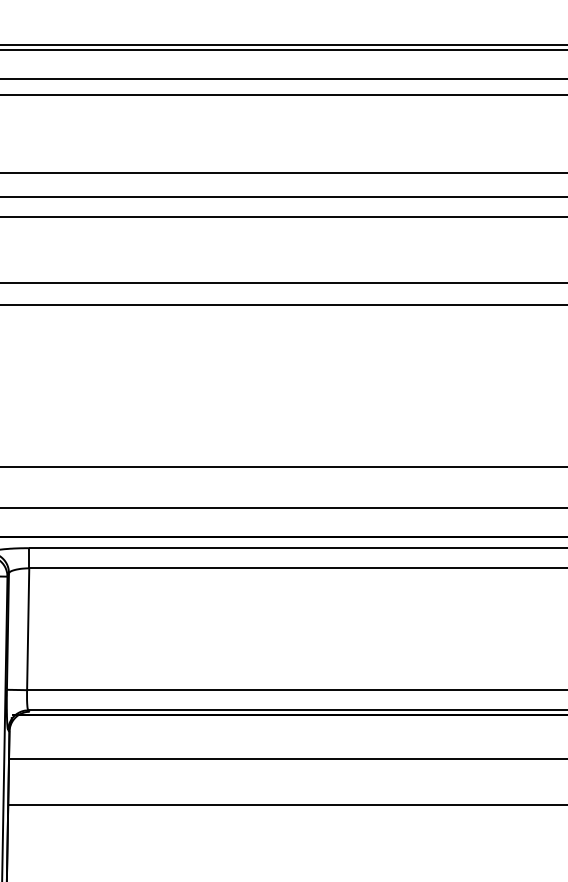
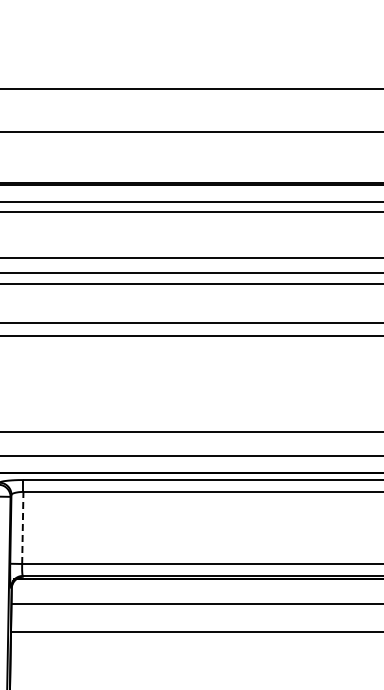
line: (27, 628) -> (22, 527), solid -> dashed

